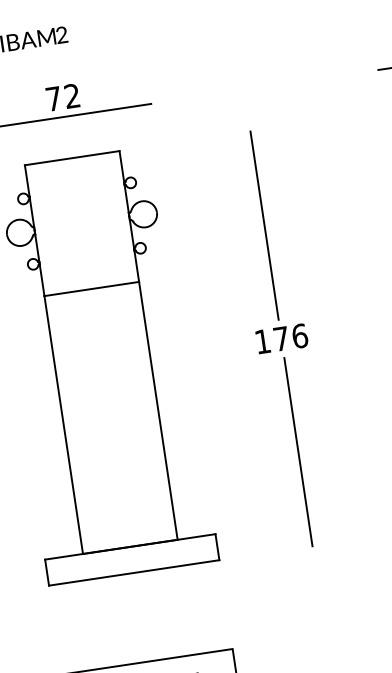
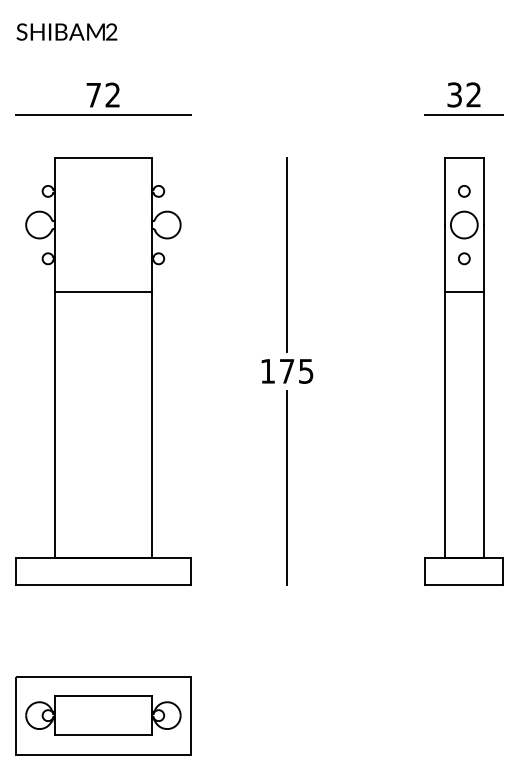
text: (299, 335) -> (305, 370), 176 -> 175

